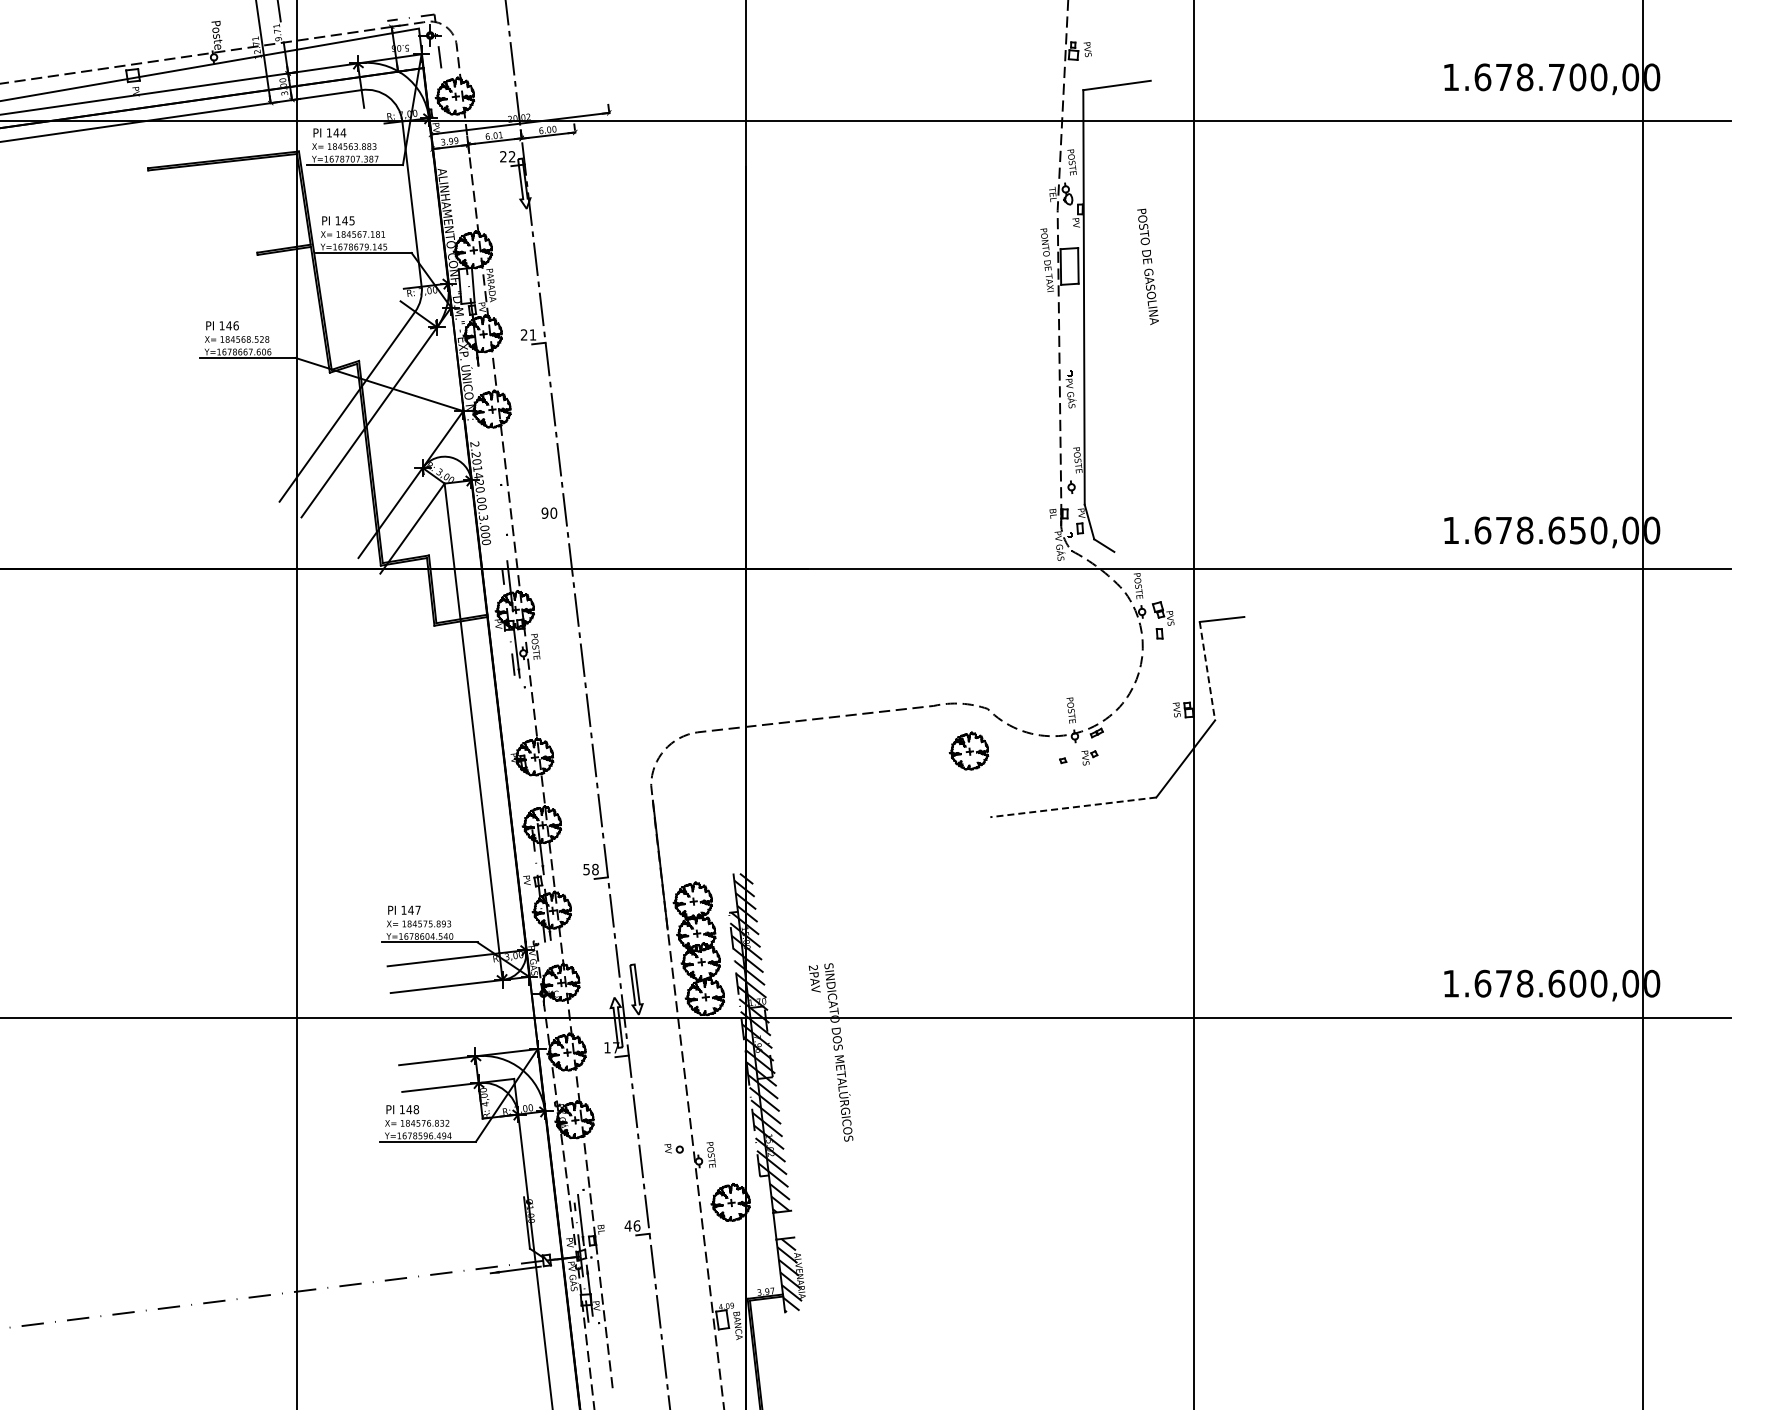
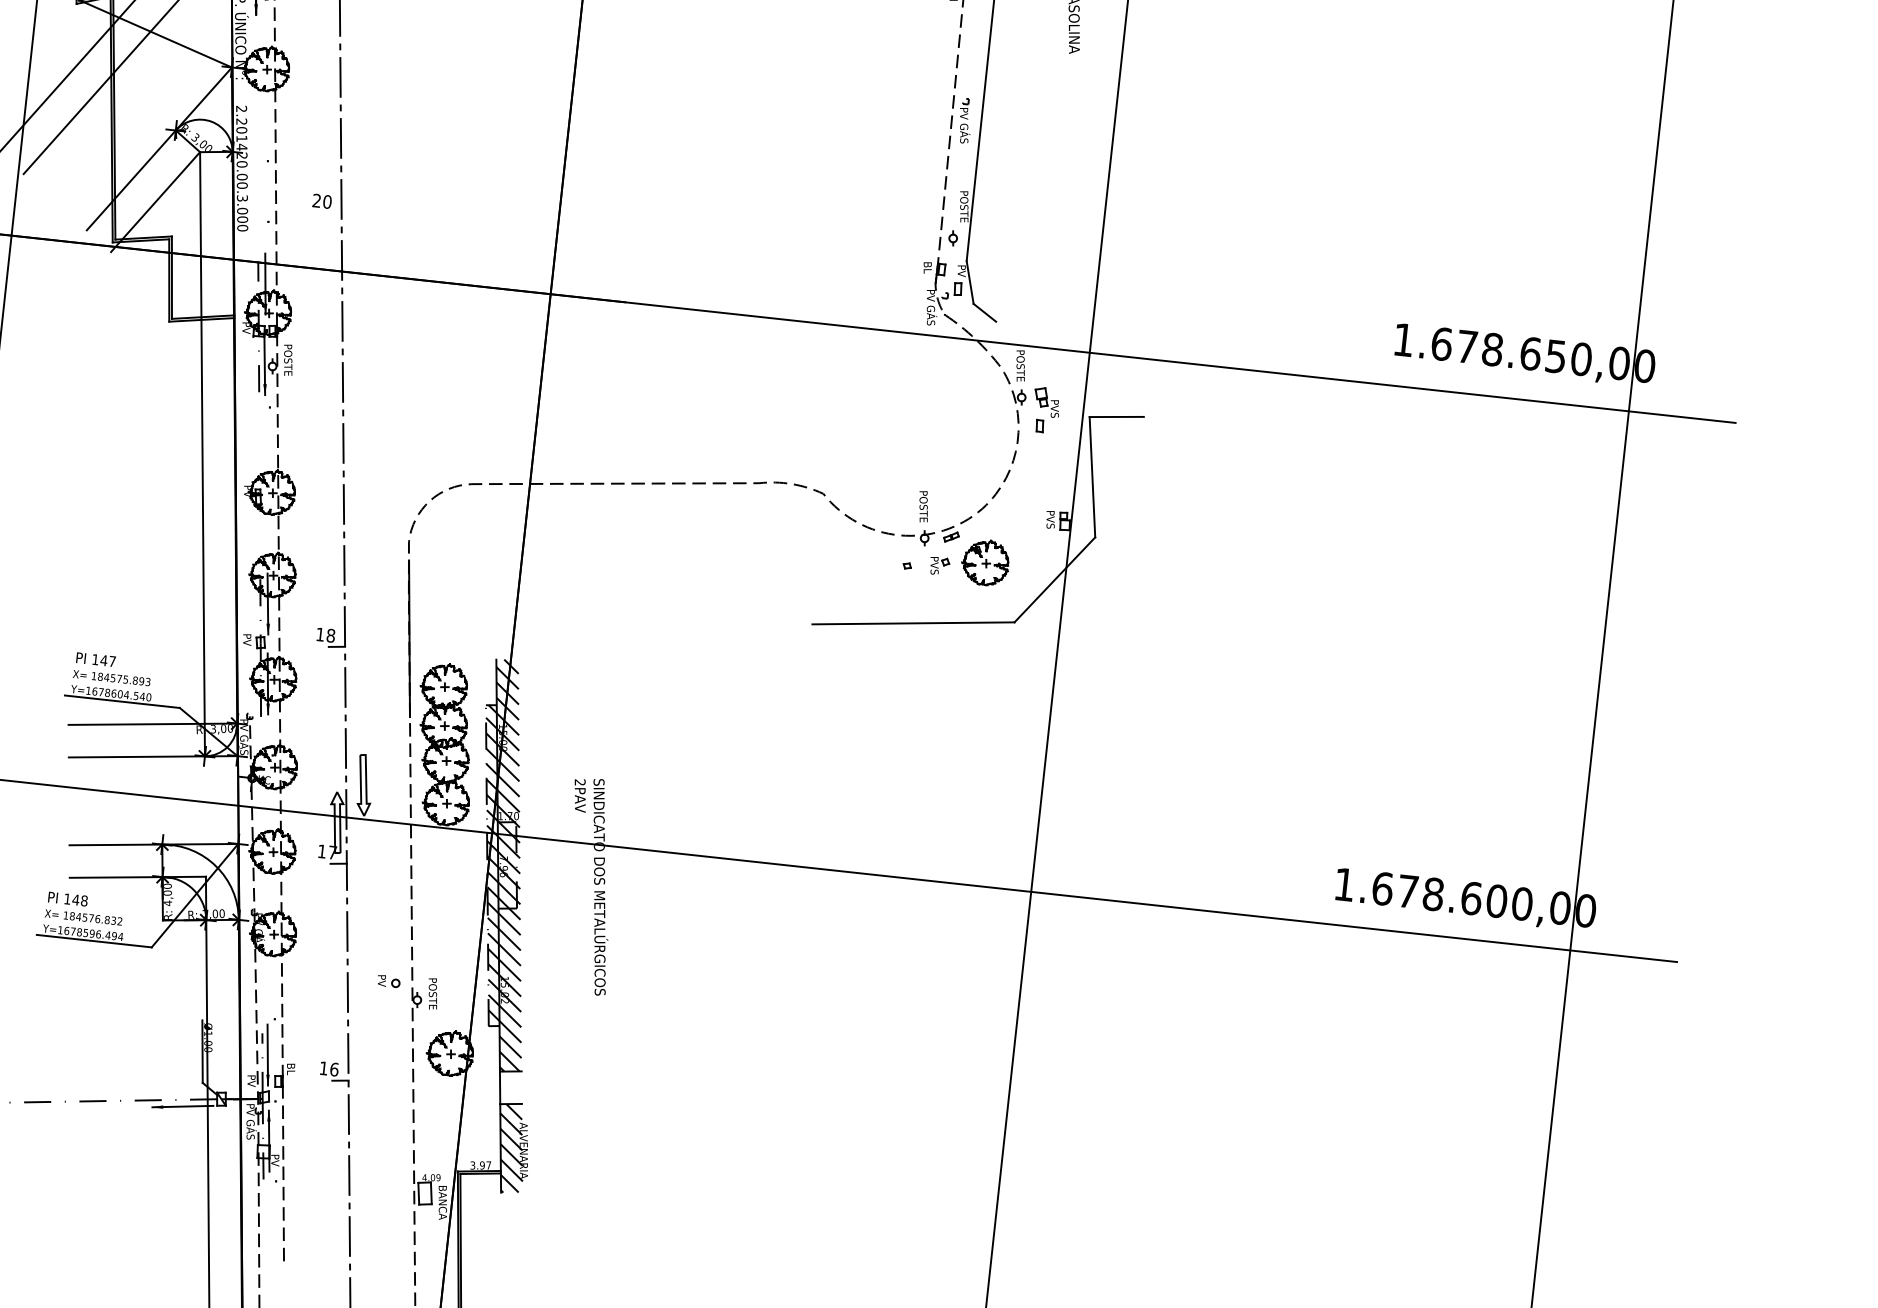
text: (544, 512) -> (316, 199), 90 -> 20
line: (1207, 671) -> (1092, 477), dashed -> solid
part: (968, 750) -> (984, 561), moved
line: (1073, 807) -> (913, 623), dashed -> solid
text: (586, 869) -> (320, 634), 58 -> 18
text: (627, 1225) -> (323, 1067), 46 -> 16

